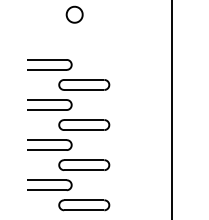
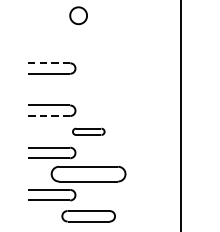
line: (47, 59) -> (50, 62), solid -> dashed
part: (84, 84) -> (88, 89), removed
line: (46, 110) -> (48, 116), solid -> dashed
part: (84, 124) -> (88, 131), size x0.6
part: (84, 164) -> (88, 173), size x1.4

